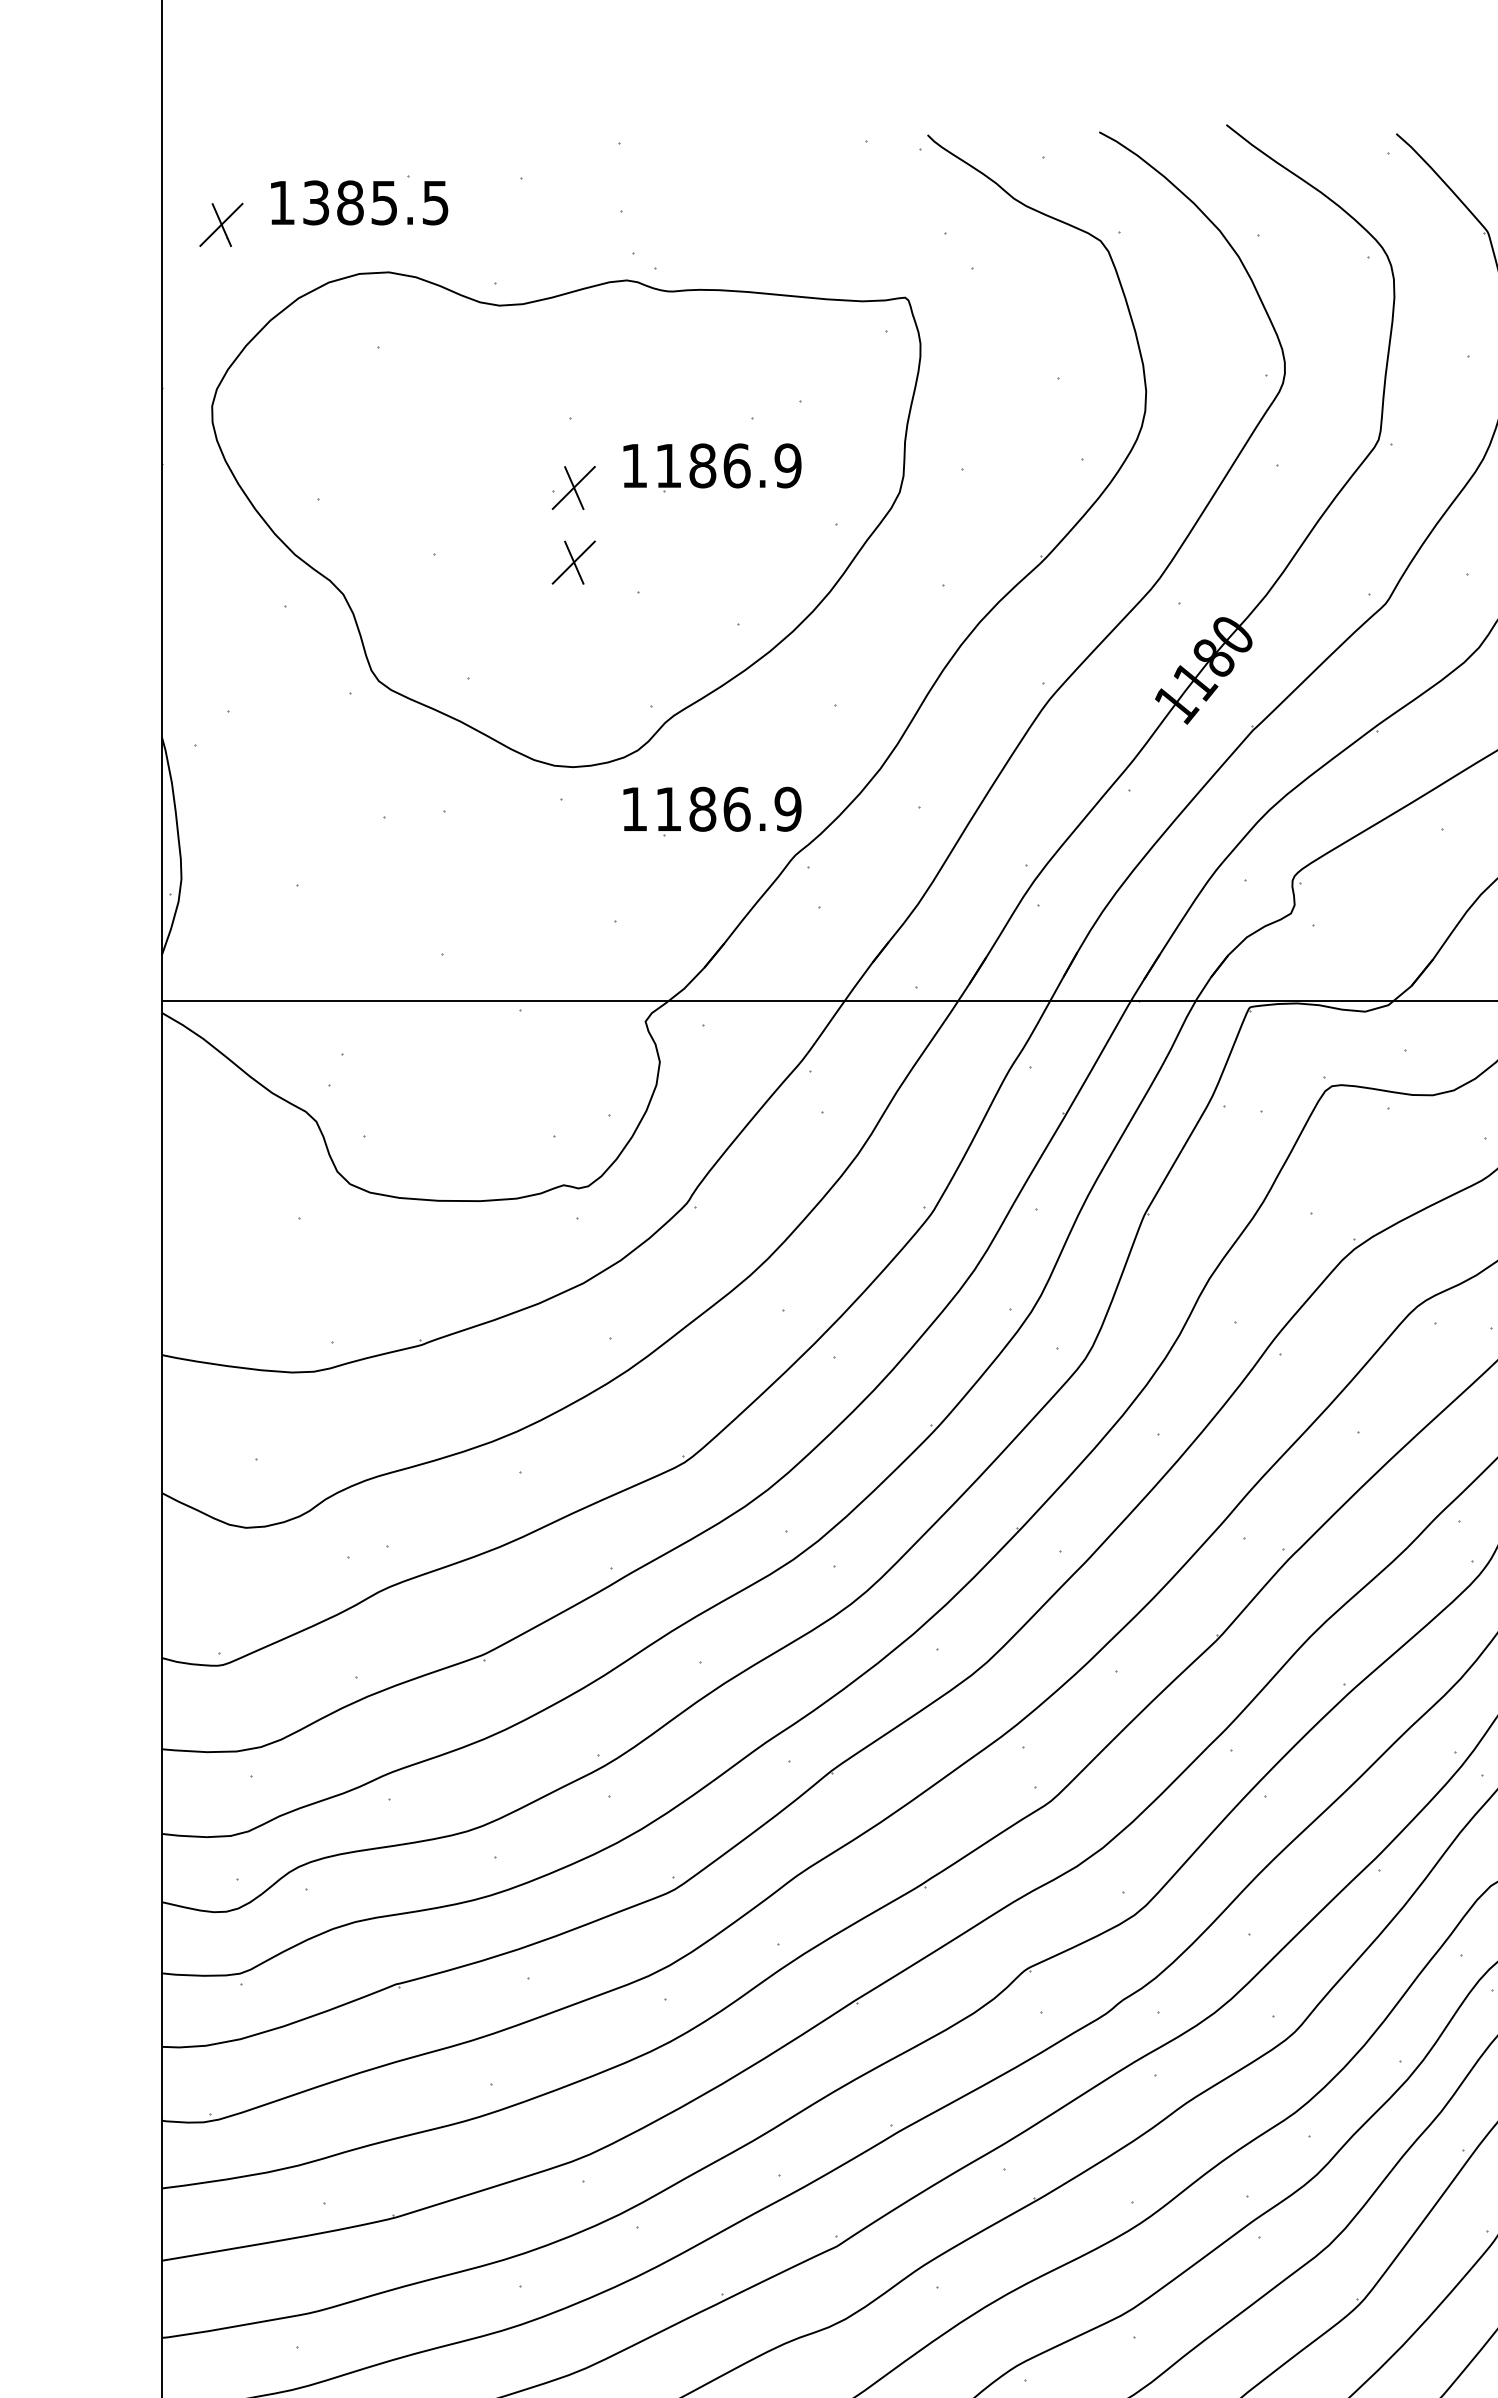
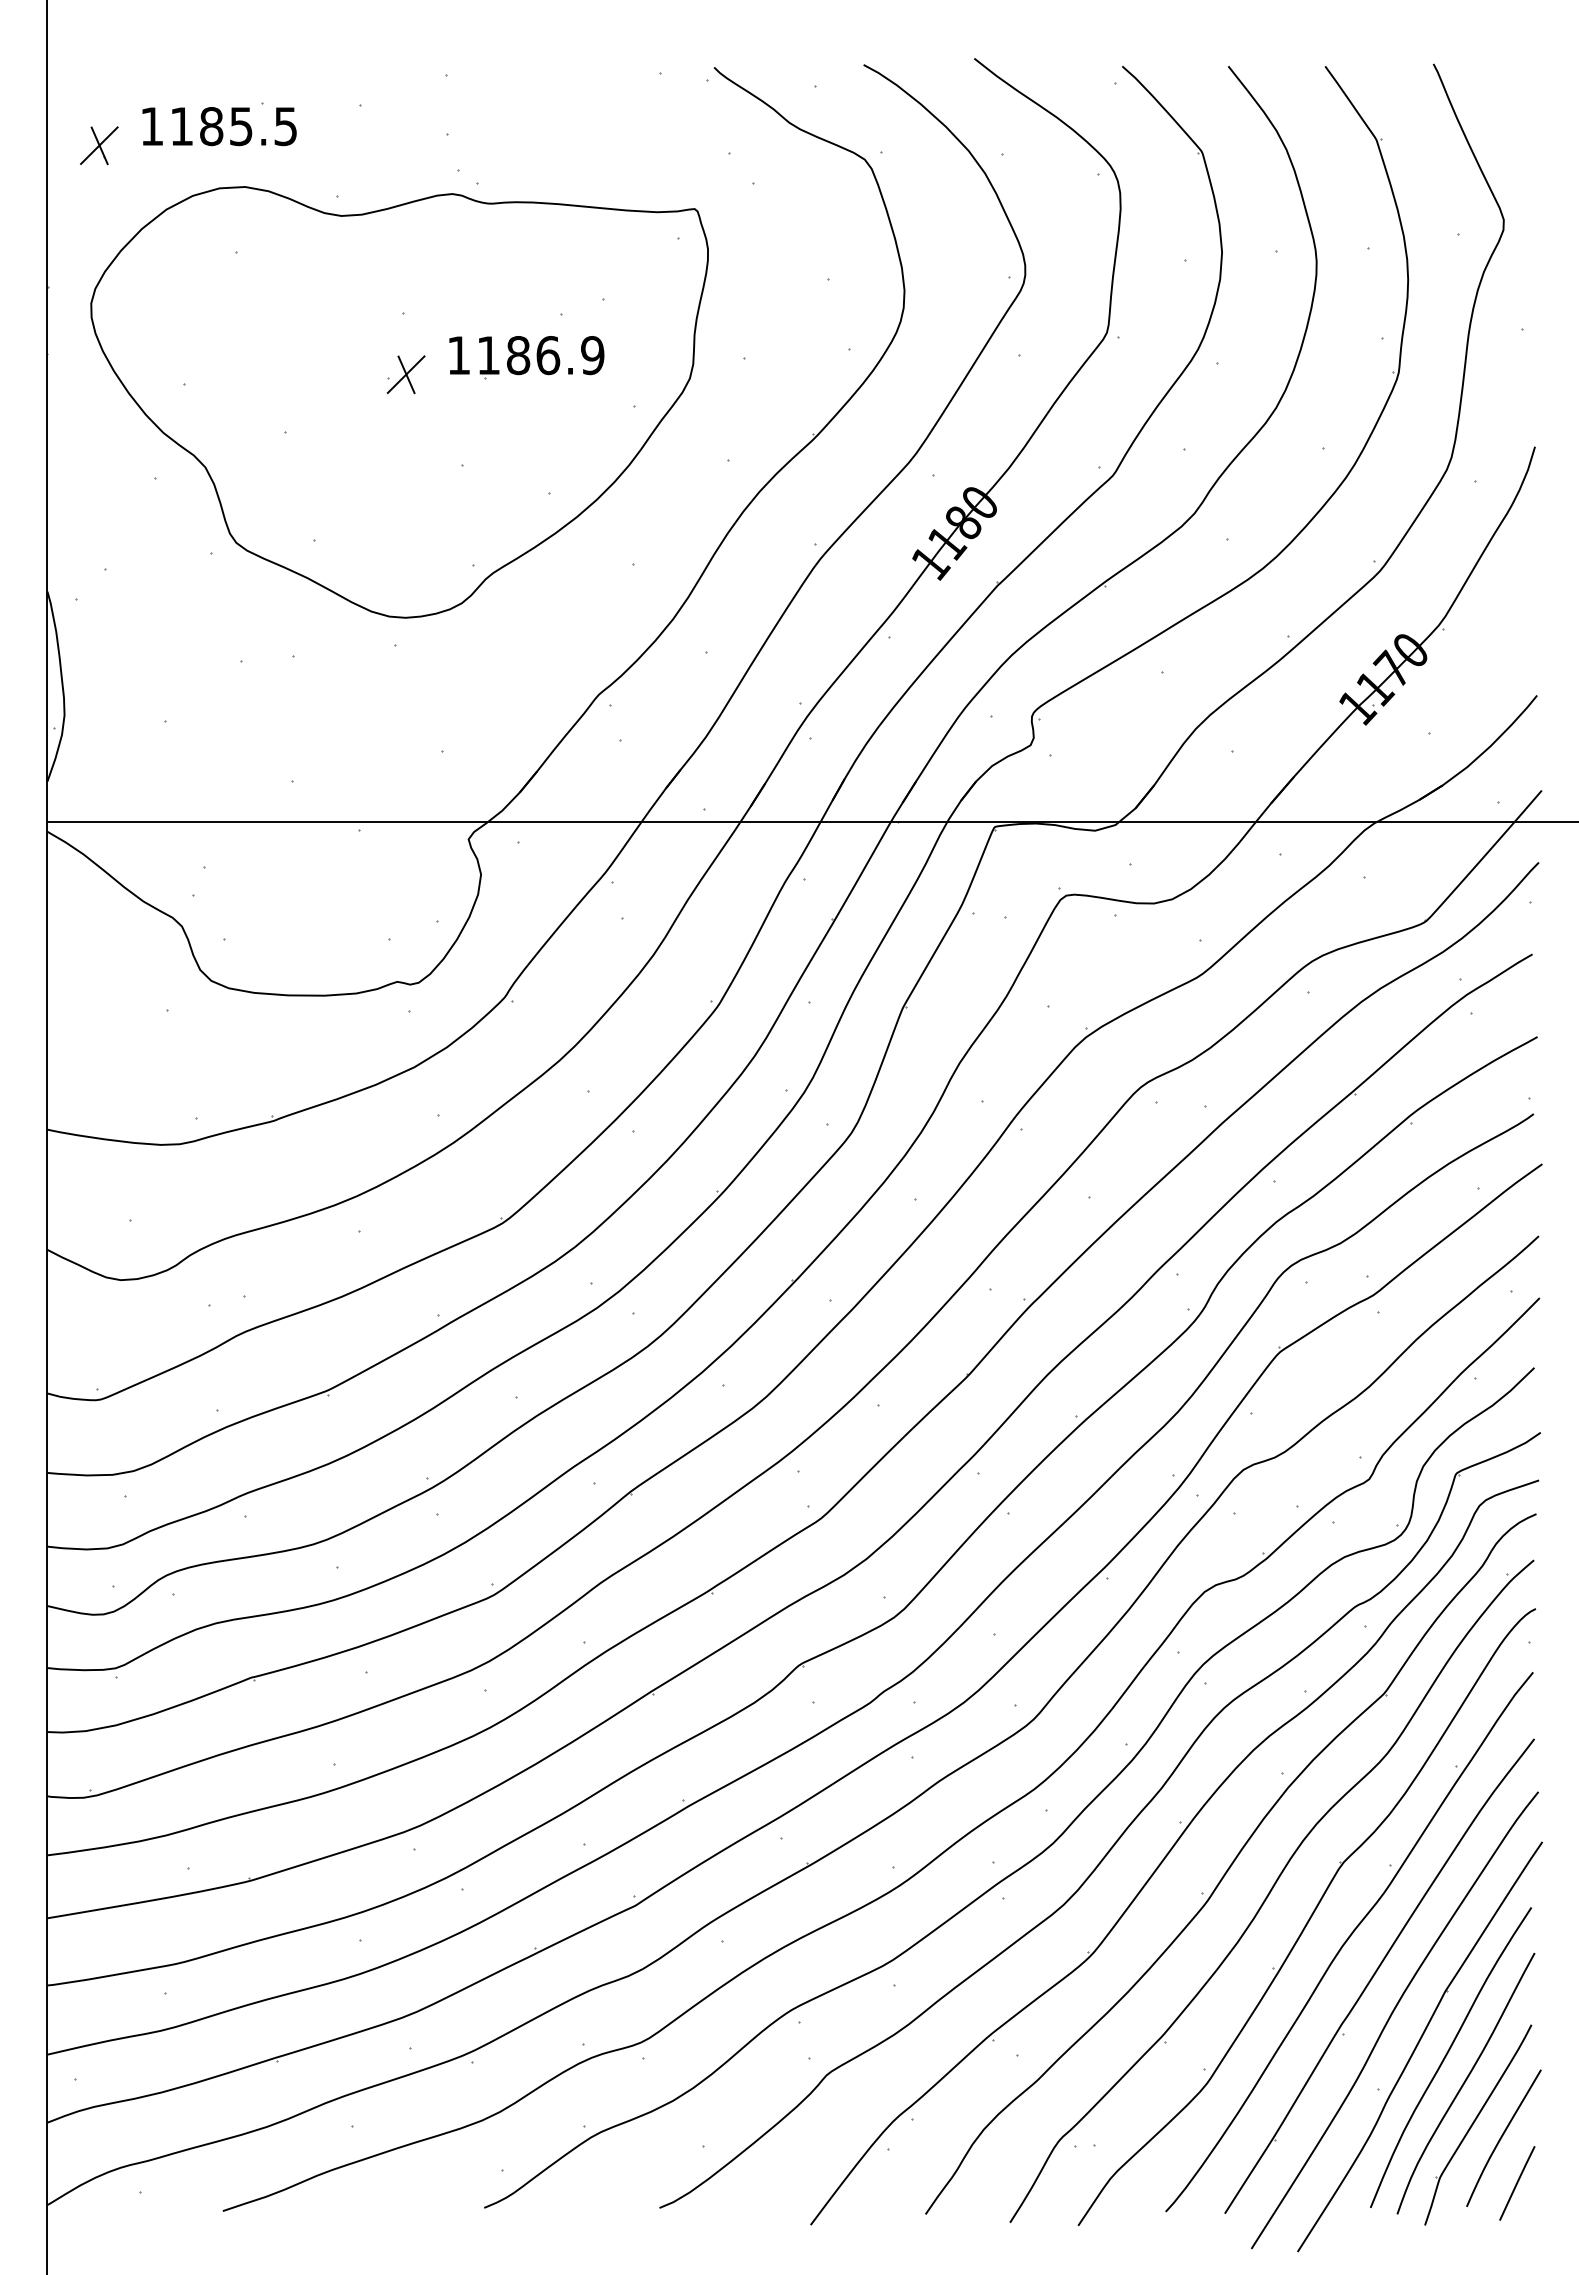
text: (315, 202) -> (181, 126), 1385.5 -> 1185.5
part: (573, 562) -> (405, 439), removed
part: (712, 811) -> (526, 656), removed

